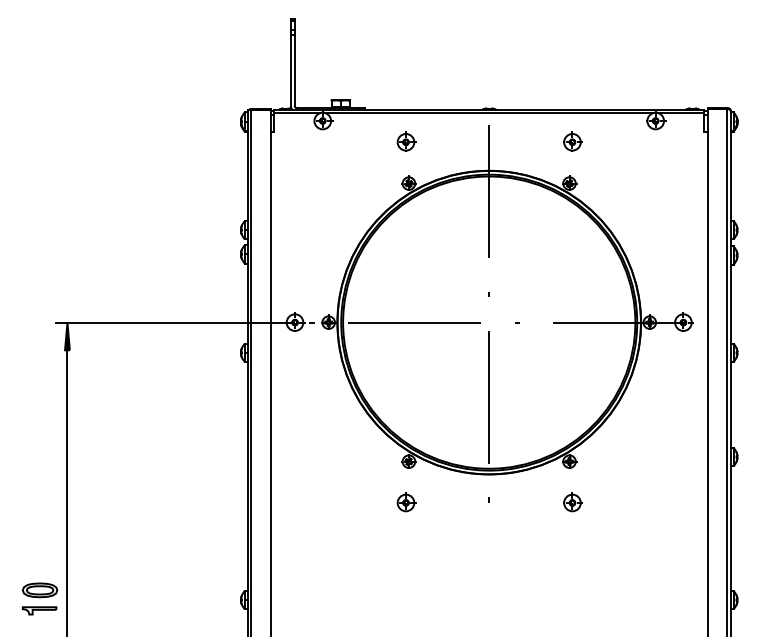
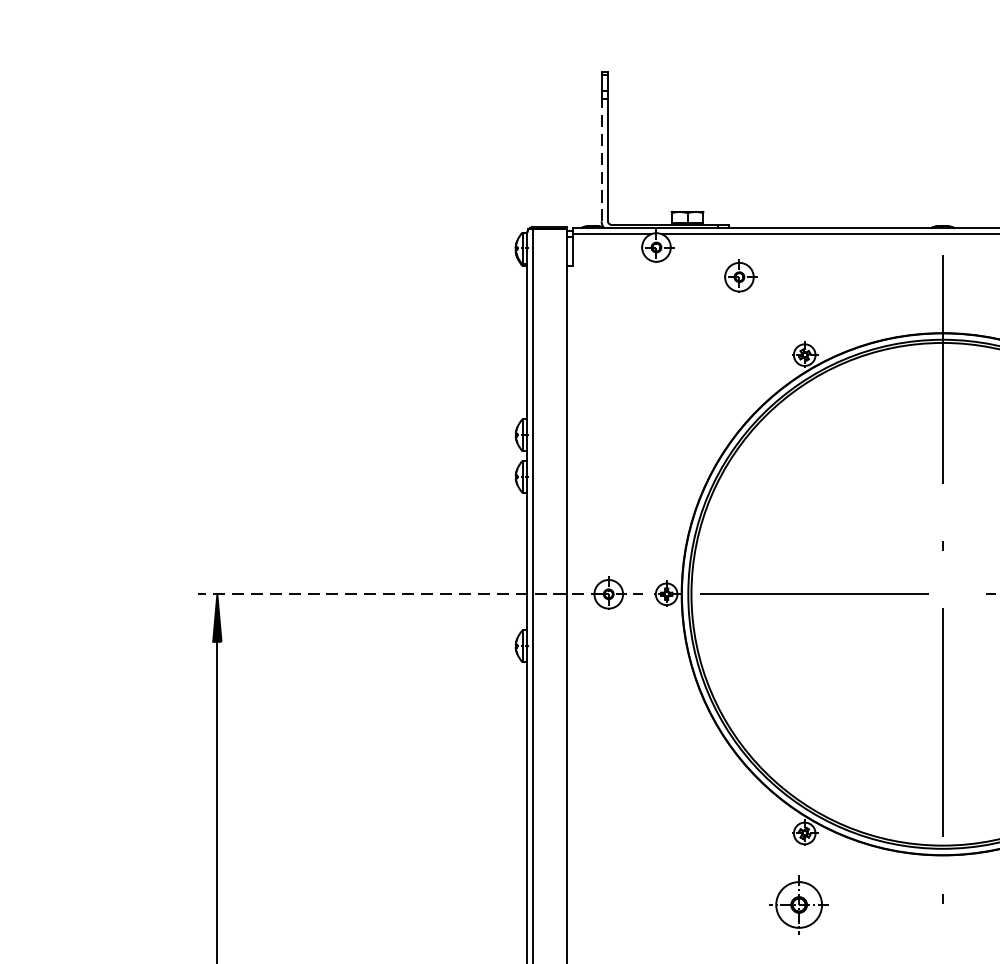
line: (290, 70) -> (600, 160), solid -> dashed
part: (406, 141) -> (740, 275), moved
line: (174, 322) -> (401, 594), solid -> dashed
part: (406, 502) -> (800, 903), size x1.6

